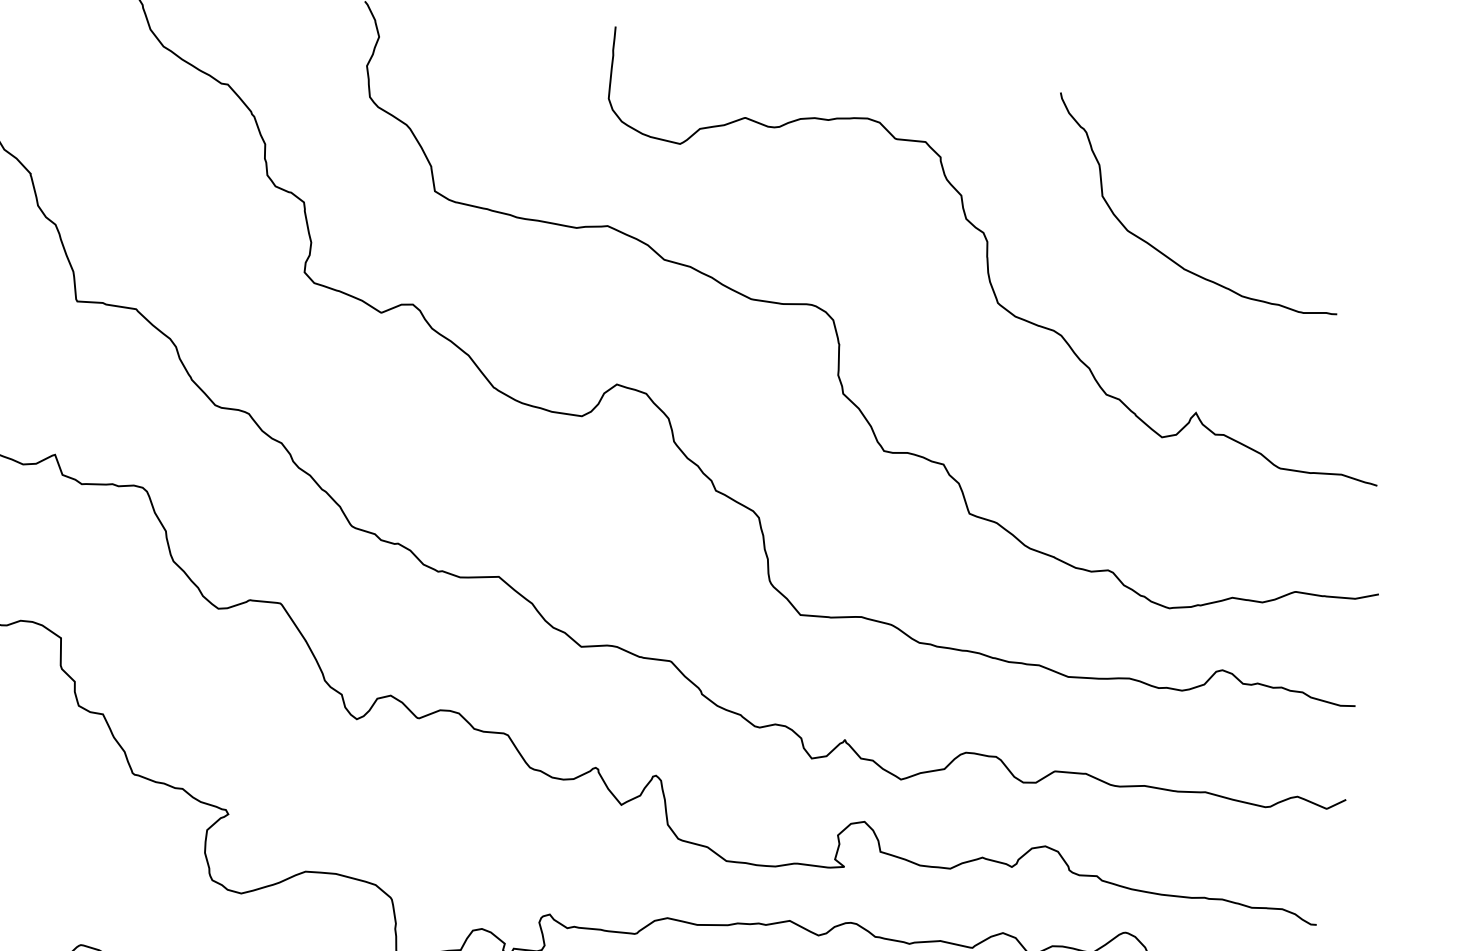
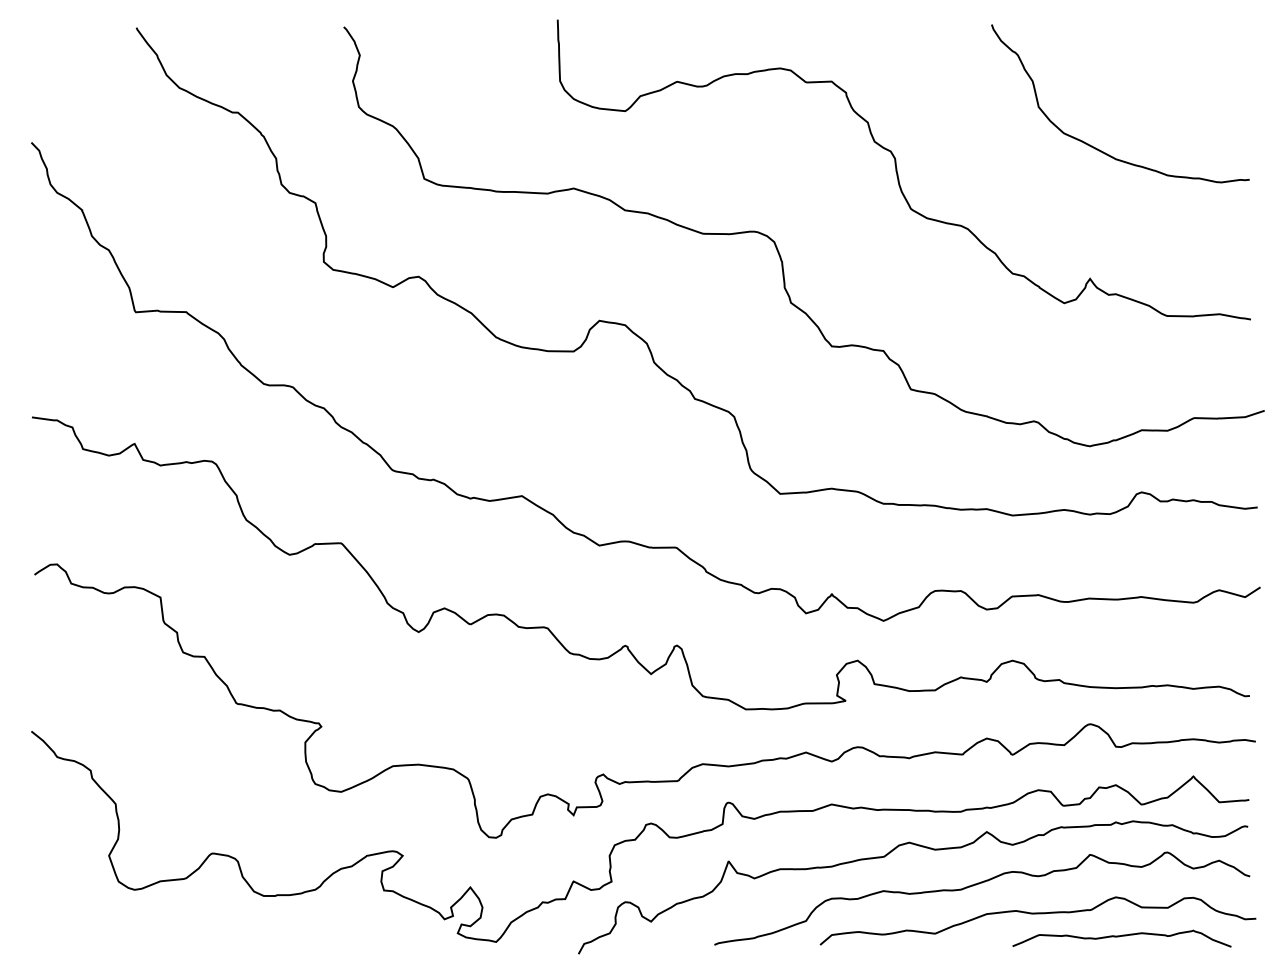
curve: (1161, 251) -> (1094, 146), moved

